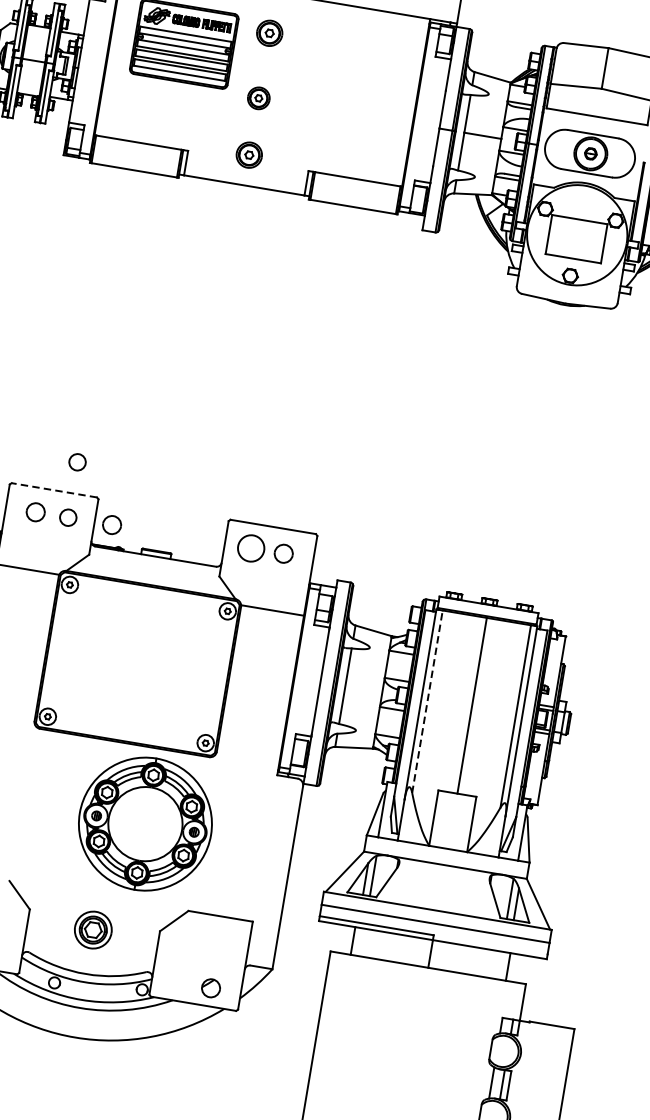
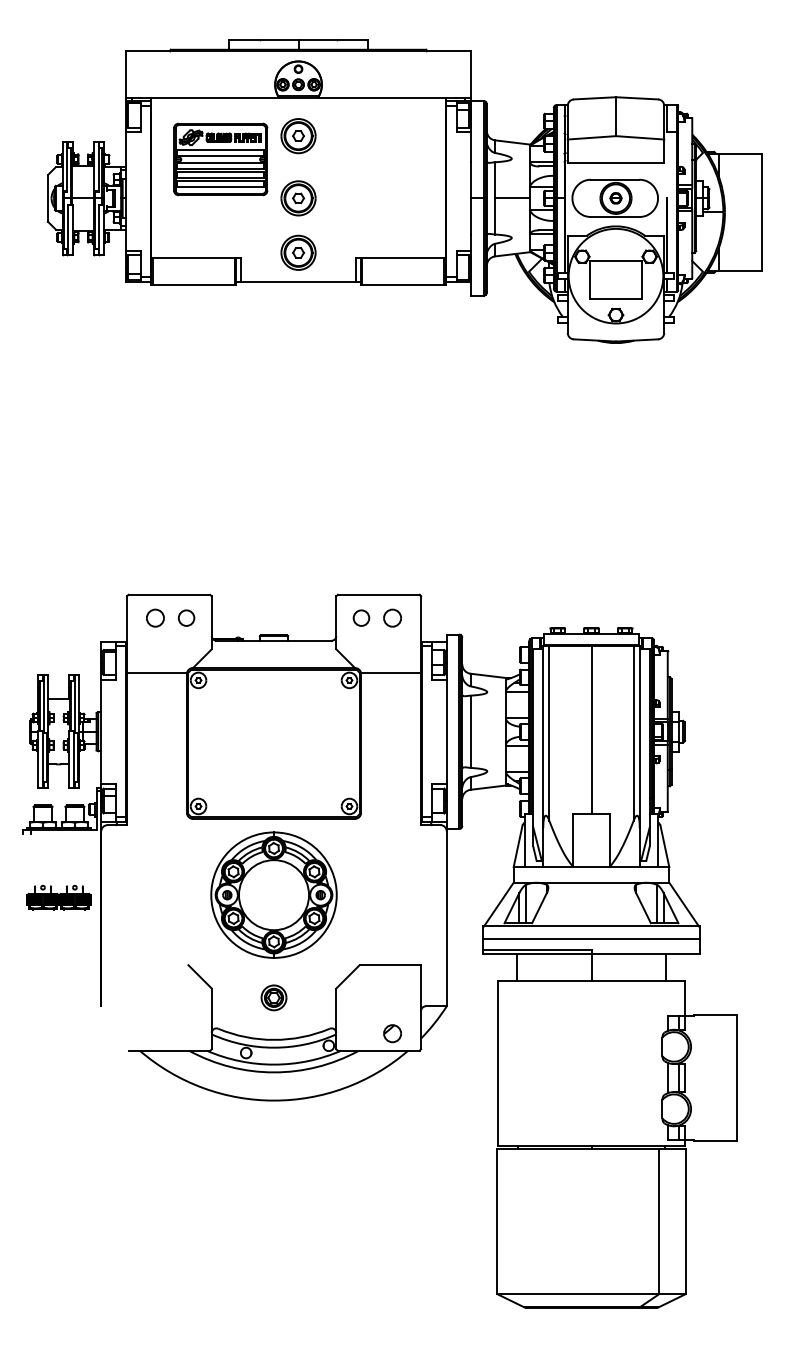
part: (269, 33) -> (298, 136), size x1.43
part: (258, 98) -> (298, 198), size x1.67
part: (249, 154) -> (298, 252), size x1.43
circle: (77, 461) -> (186, 564), removed
line: (54, 489) -> (169, 594), dashed -> solid
part: (112, 524) -> (228, 617), removed
circle: (251, 547) -> (361, 617), size x0.62
line: (427, 700) -> (549, 732), dashed -> solid
part: (145, 823) -> (273, 894), moved
part: (92, 929) -> (273, 997), size x0.71

